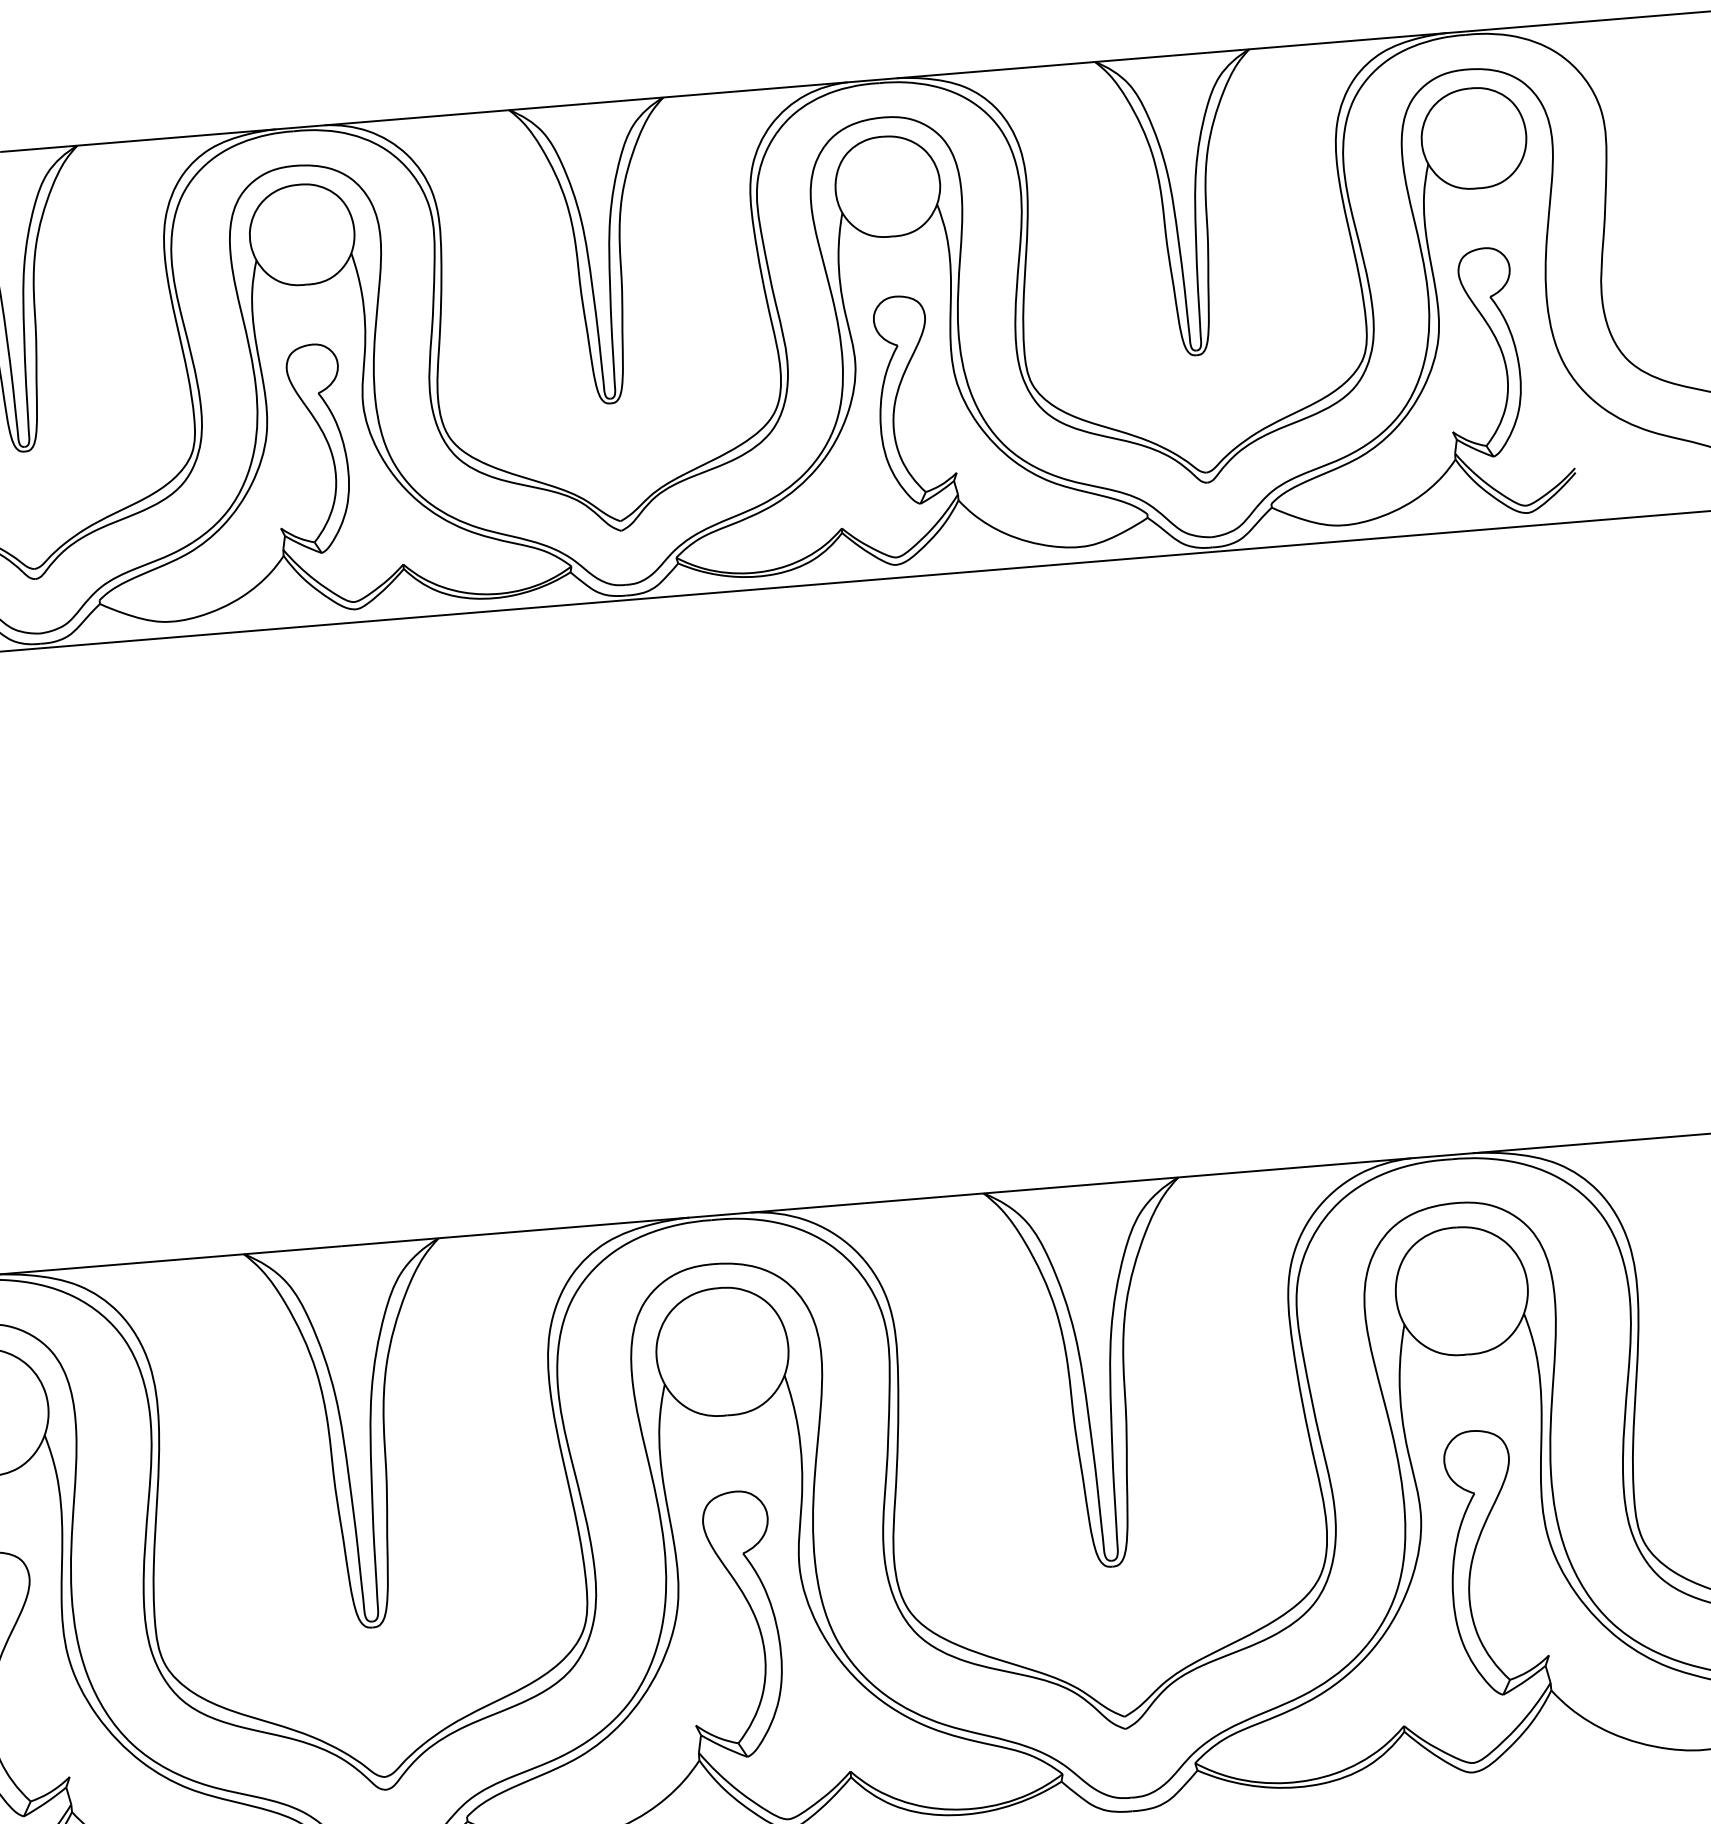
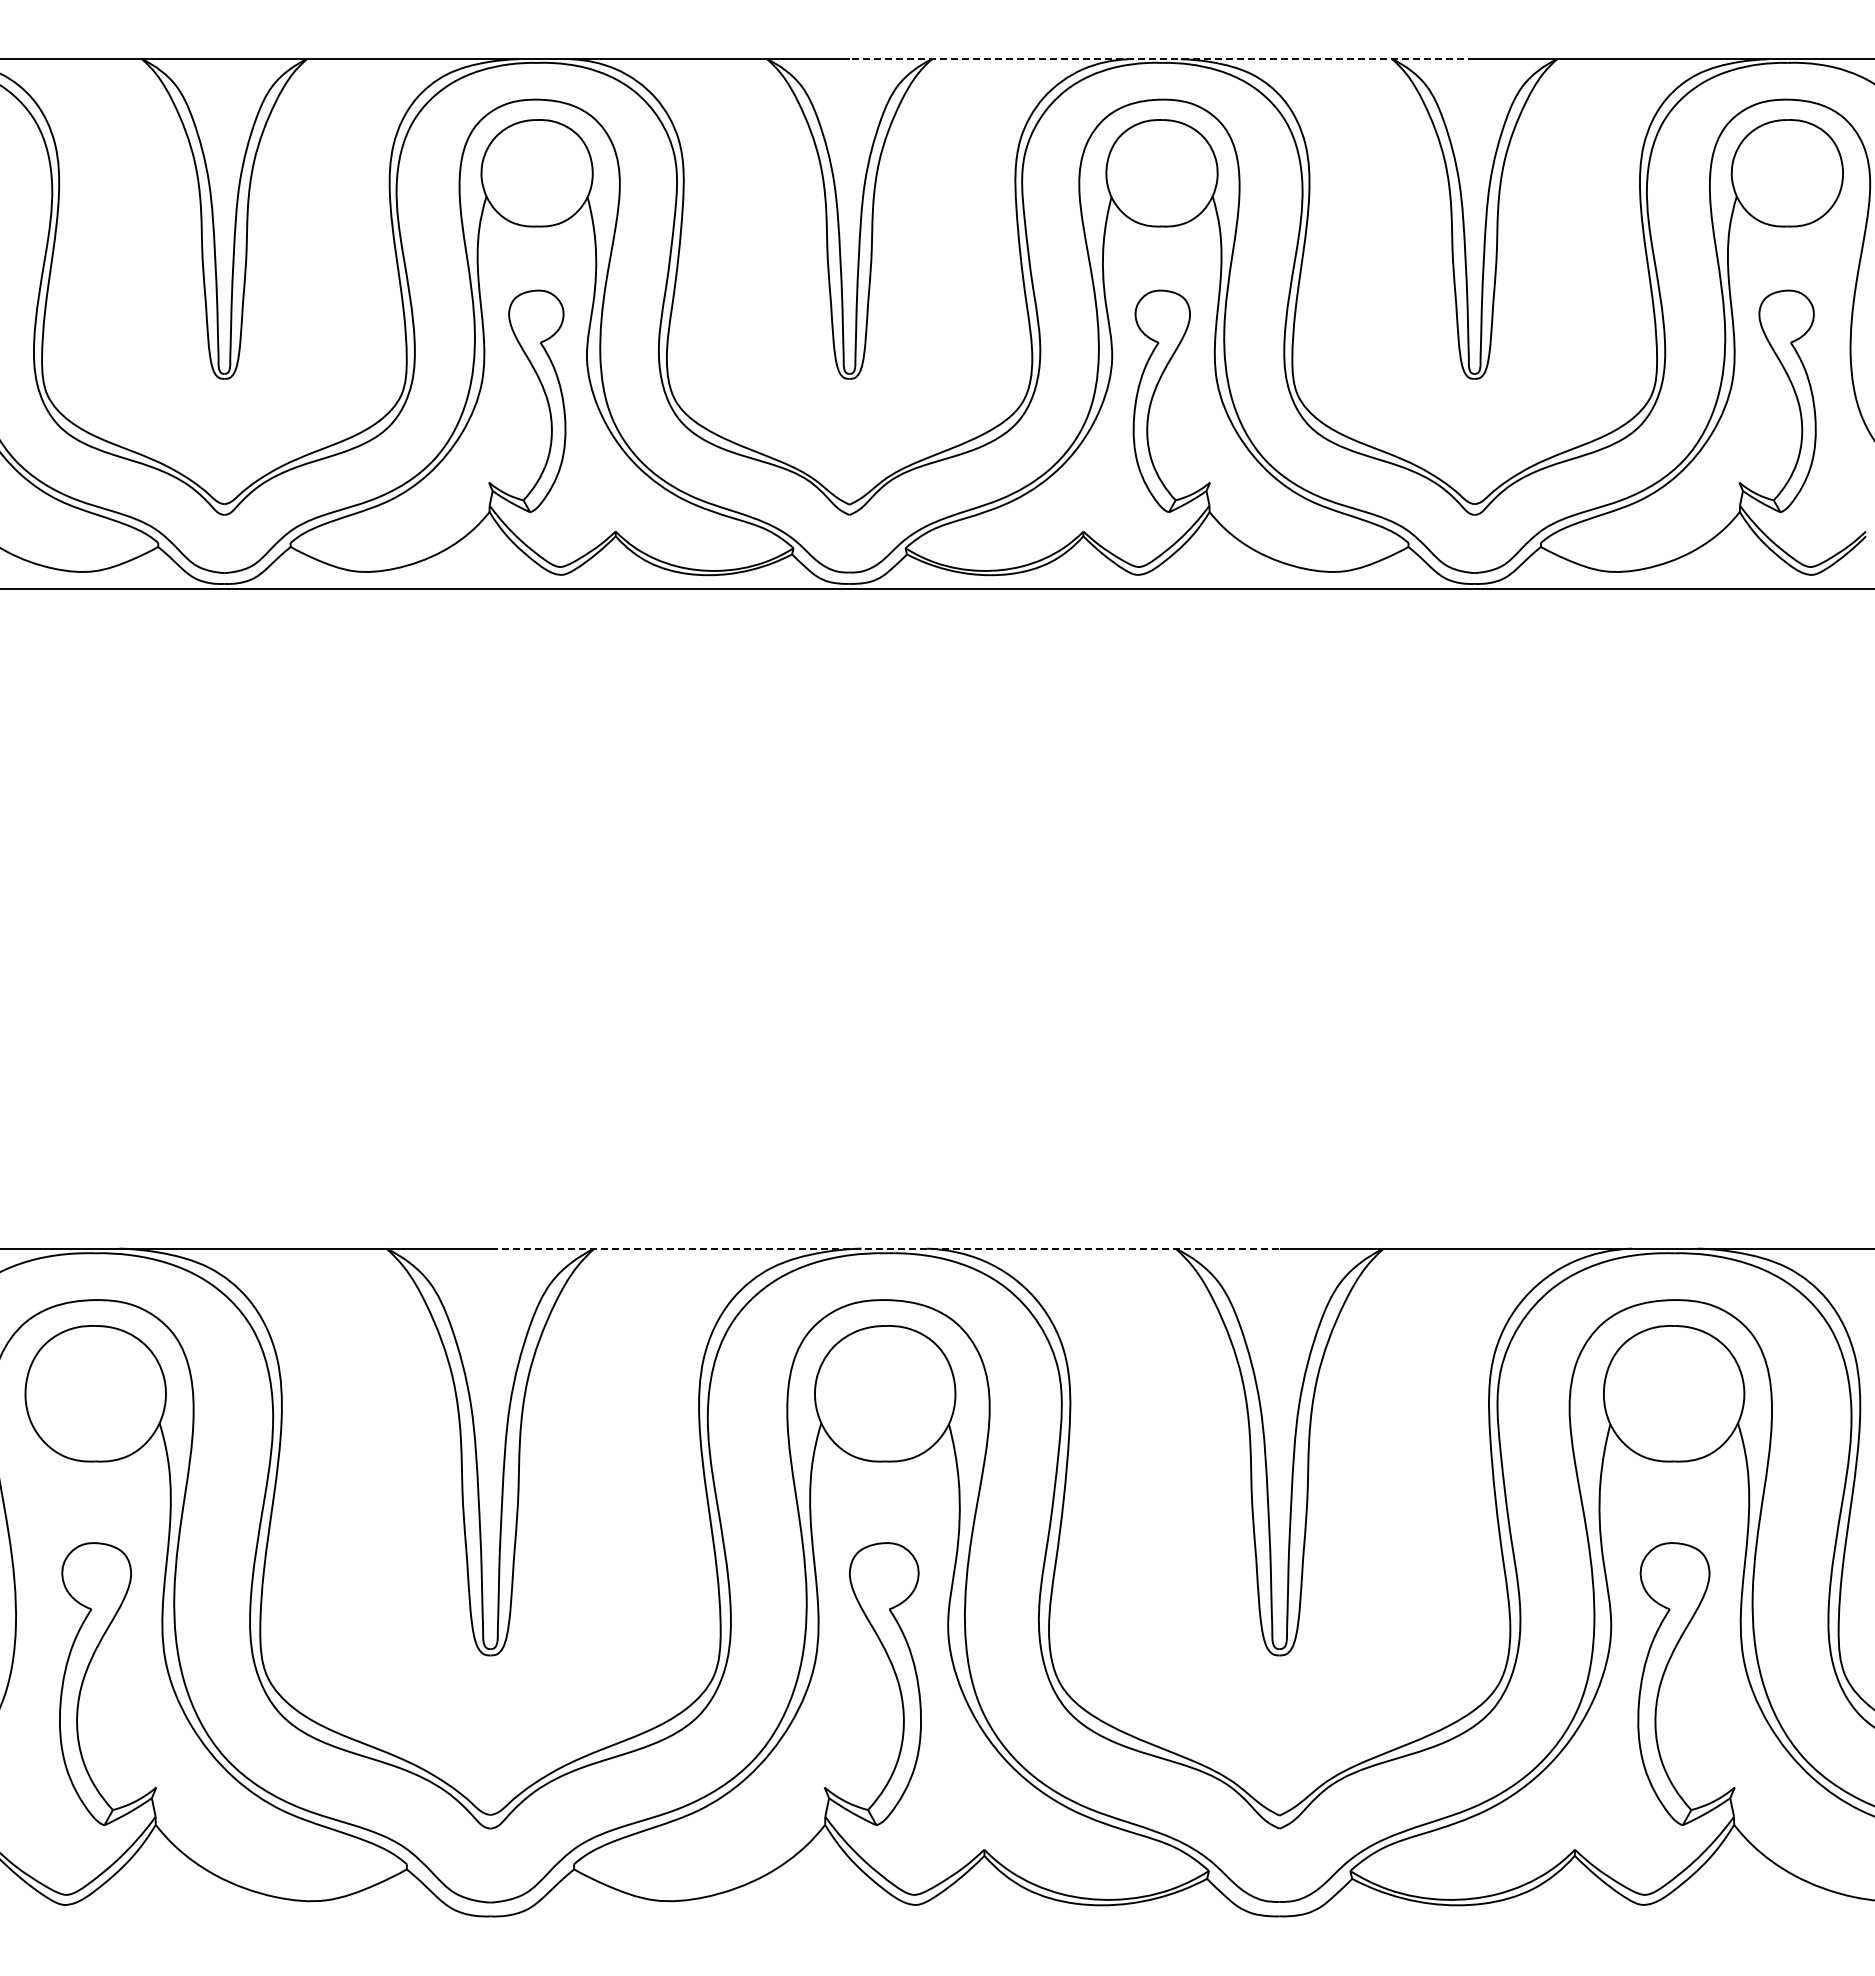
line: (879, 79) -> (1162, 59), solid -> dashed
line: (711, 1215) -> (885, 1248), solid -> dashed

